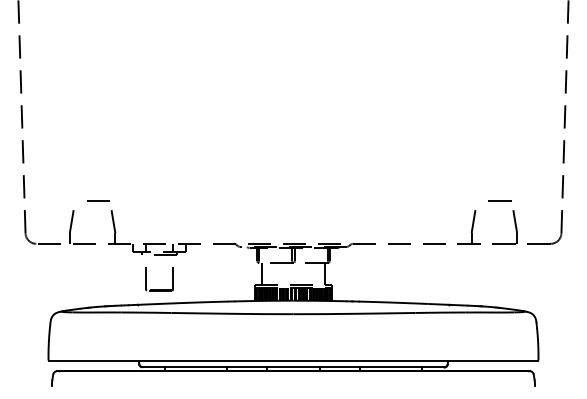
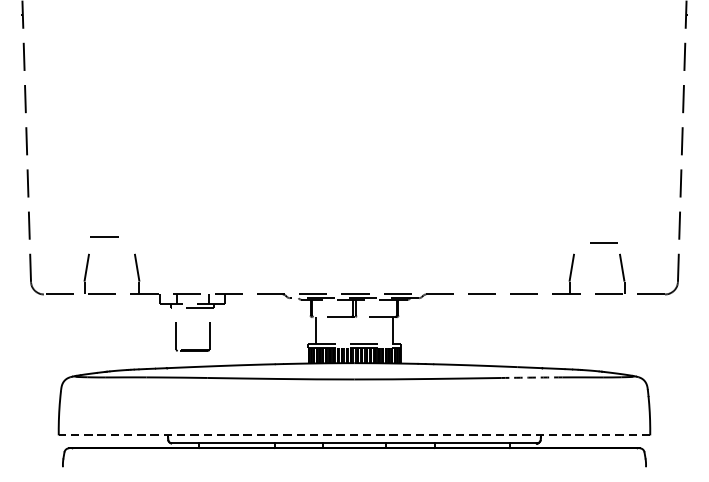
line: (98, 200) -> (104, 236), moved
arc: (440, 312) -> (531, 377), solid -> dashed
line: (293, 360) -> (354, 435), solid -> dashed

